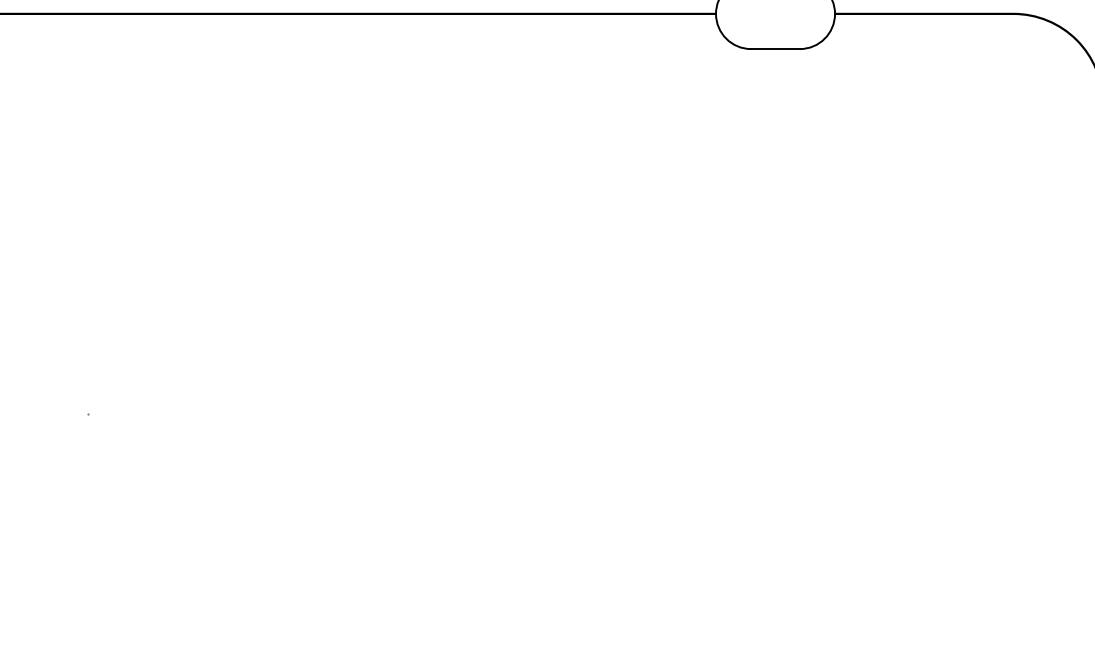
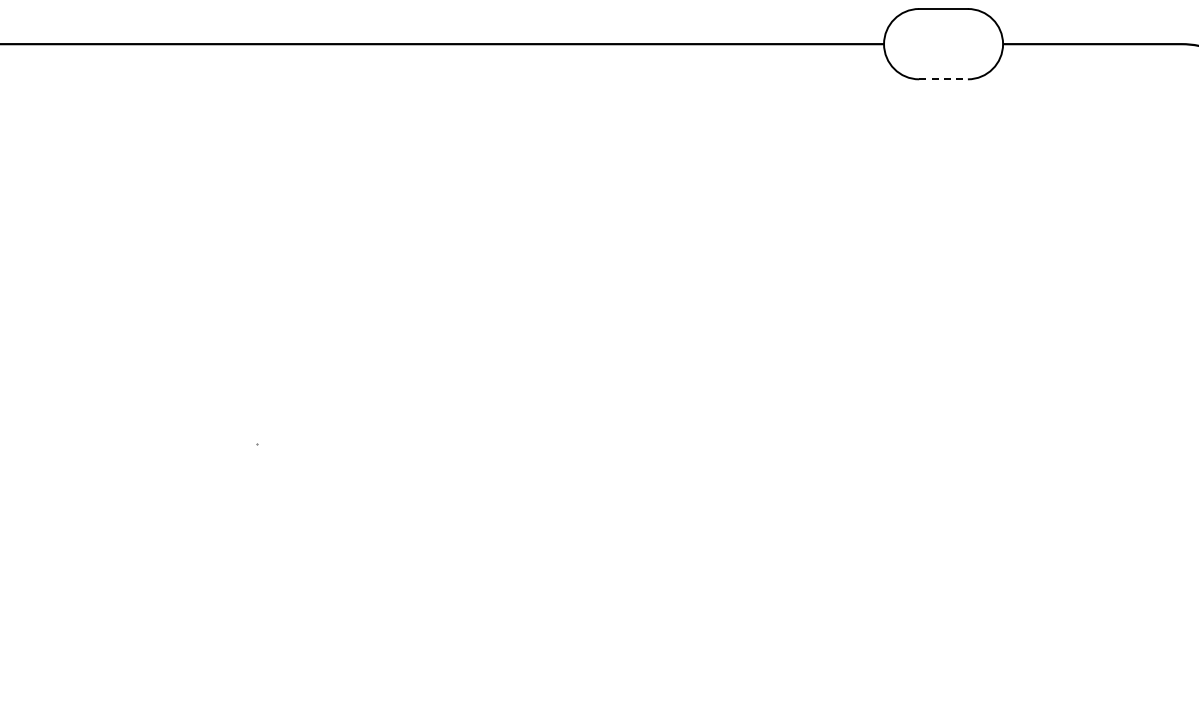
line: (776, 49) -> (944, 79), solid -> dashed

